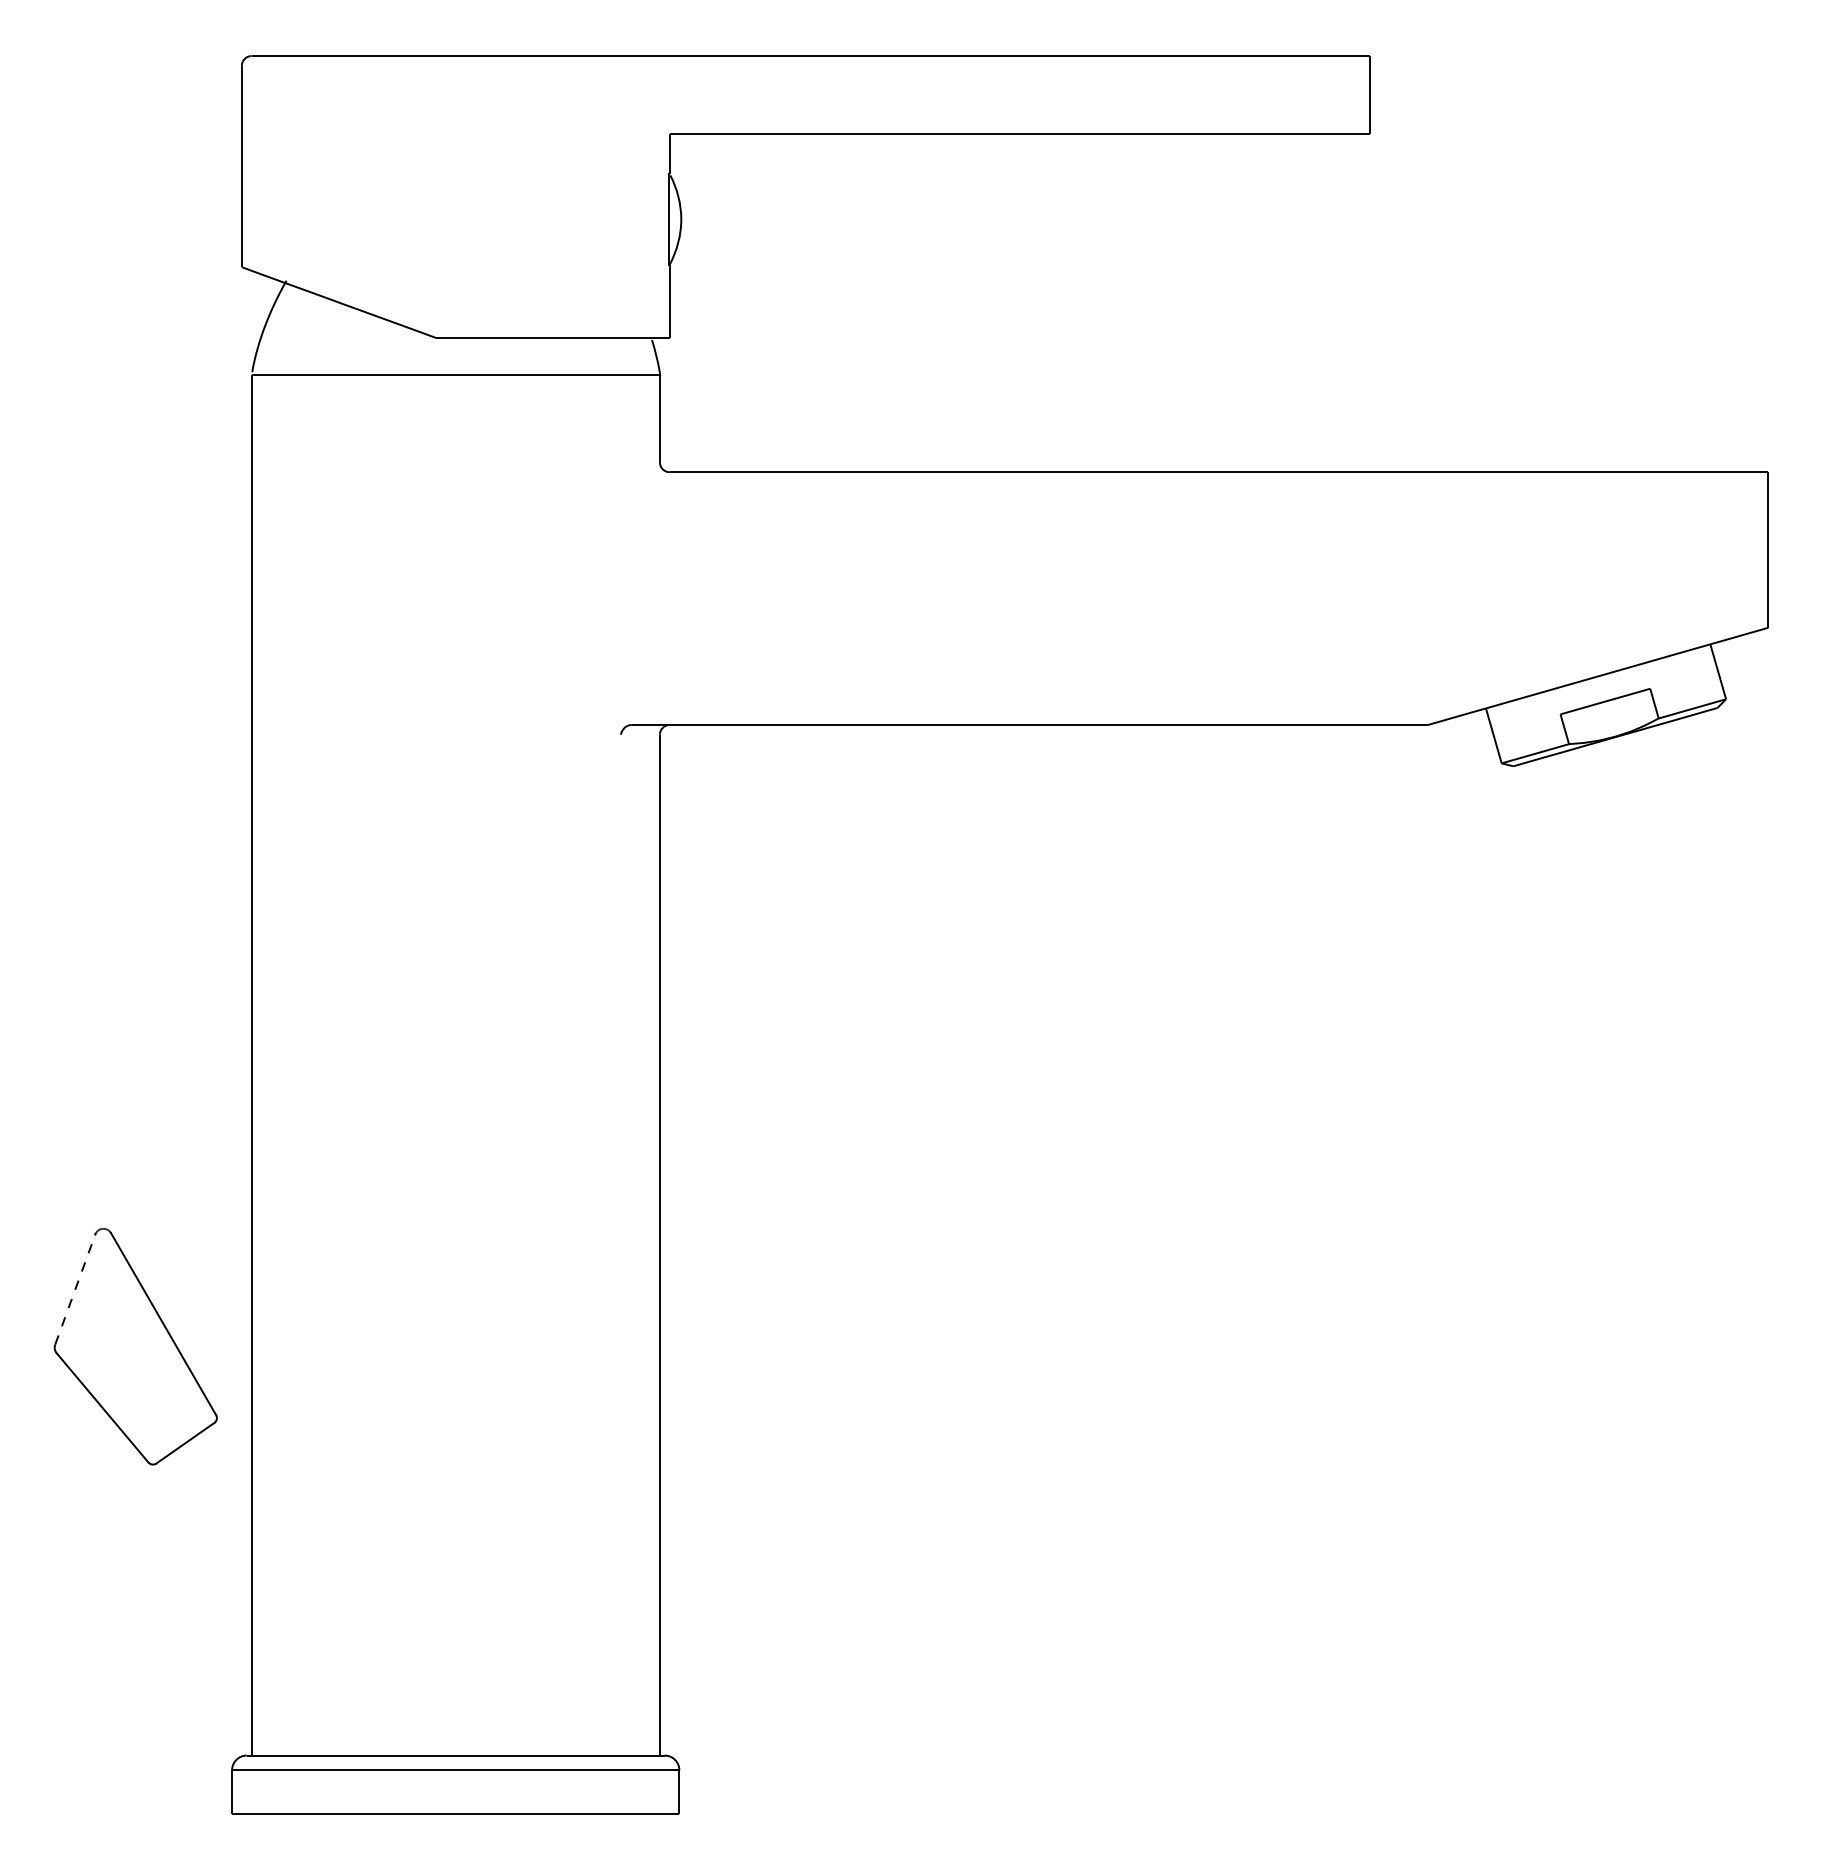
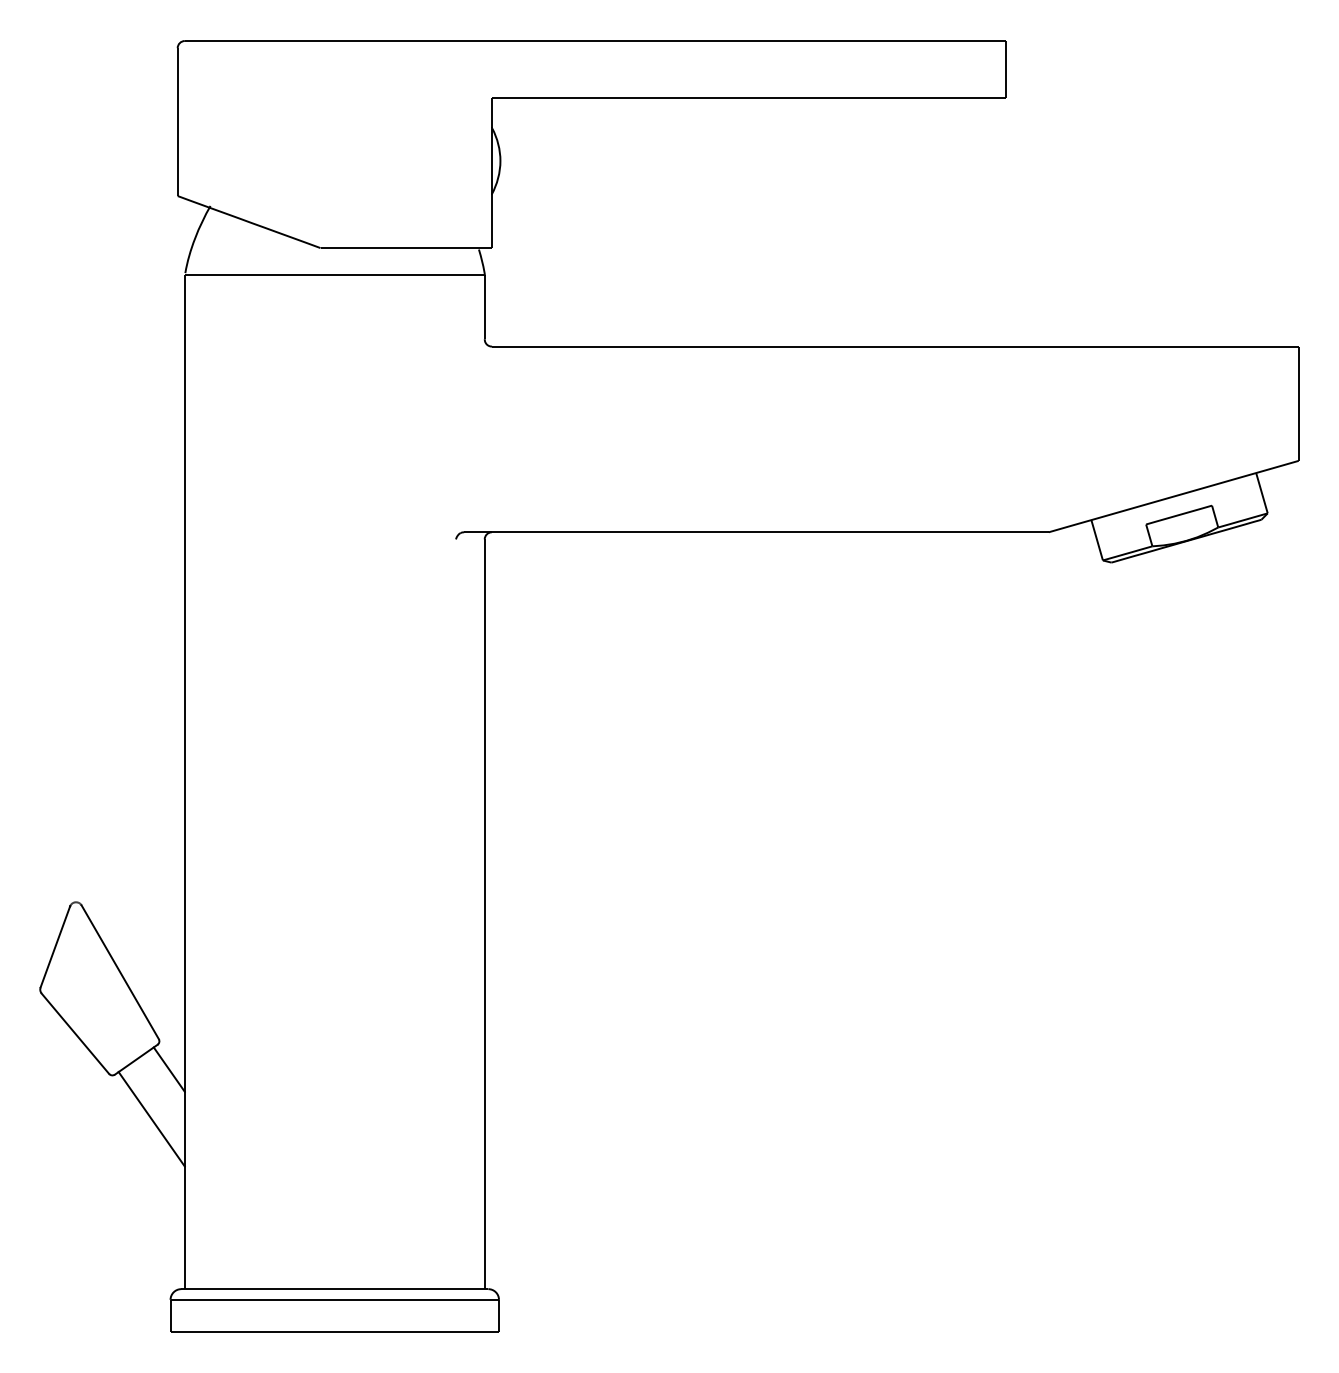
line: (75, 1289) -> (55, 946), dashed -> solid
line: (230, 1456) -> (169, 1069), added
line: (206, 1523) -> (151, 1118), added

